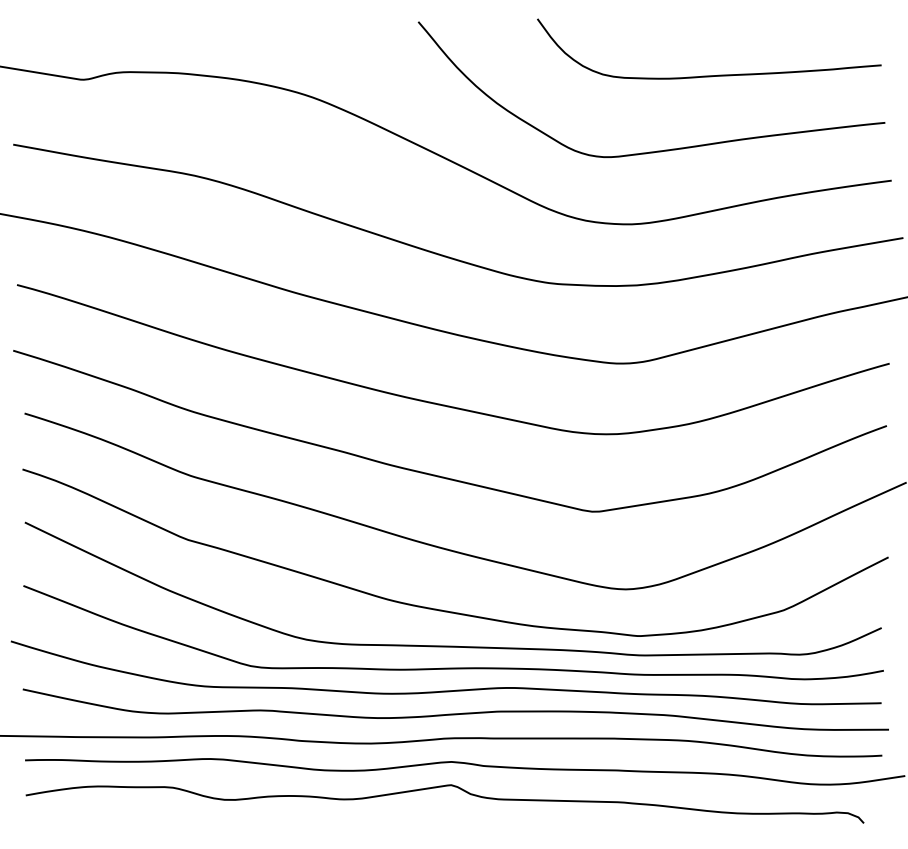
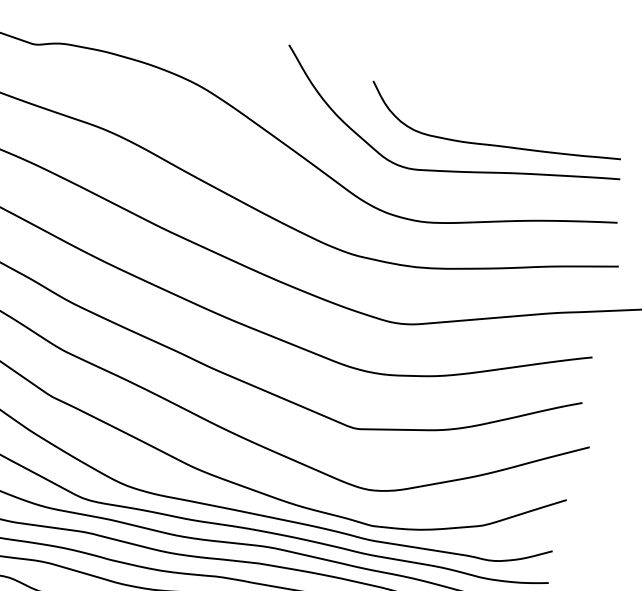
curve: (709, 75) -> (492, 144), moved

